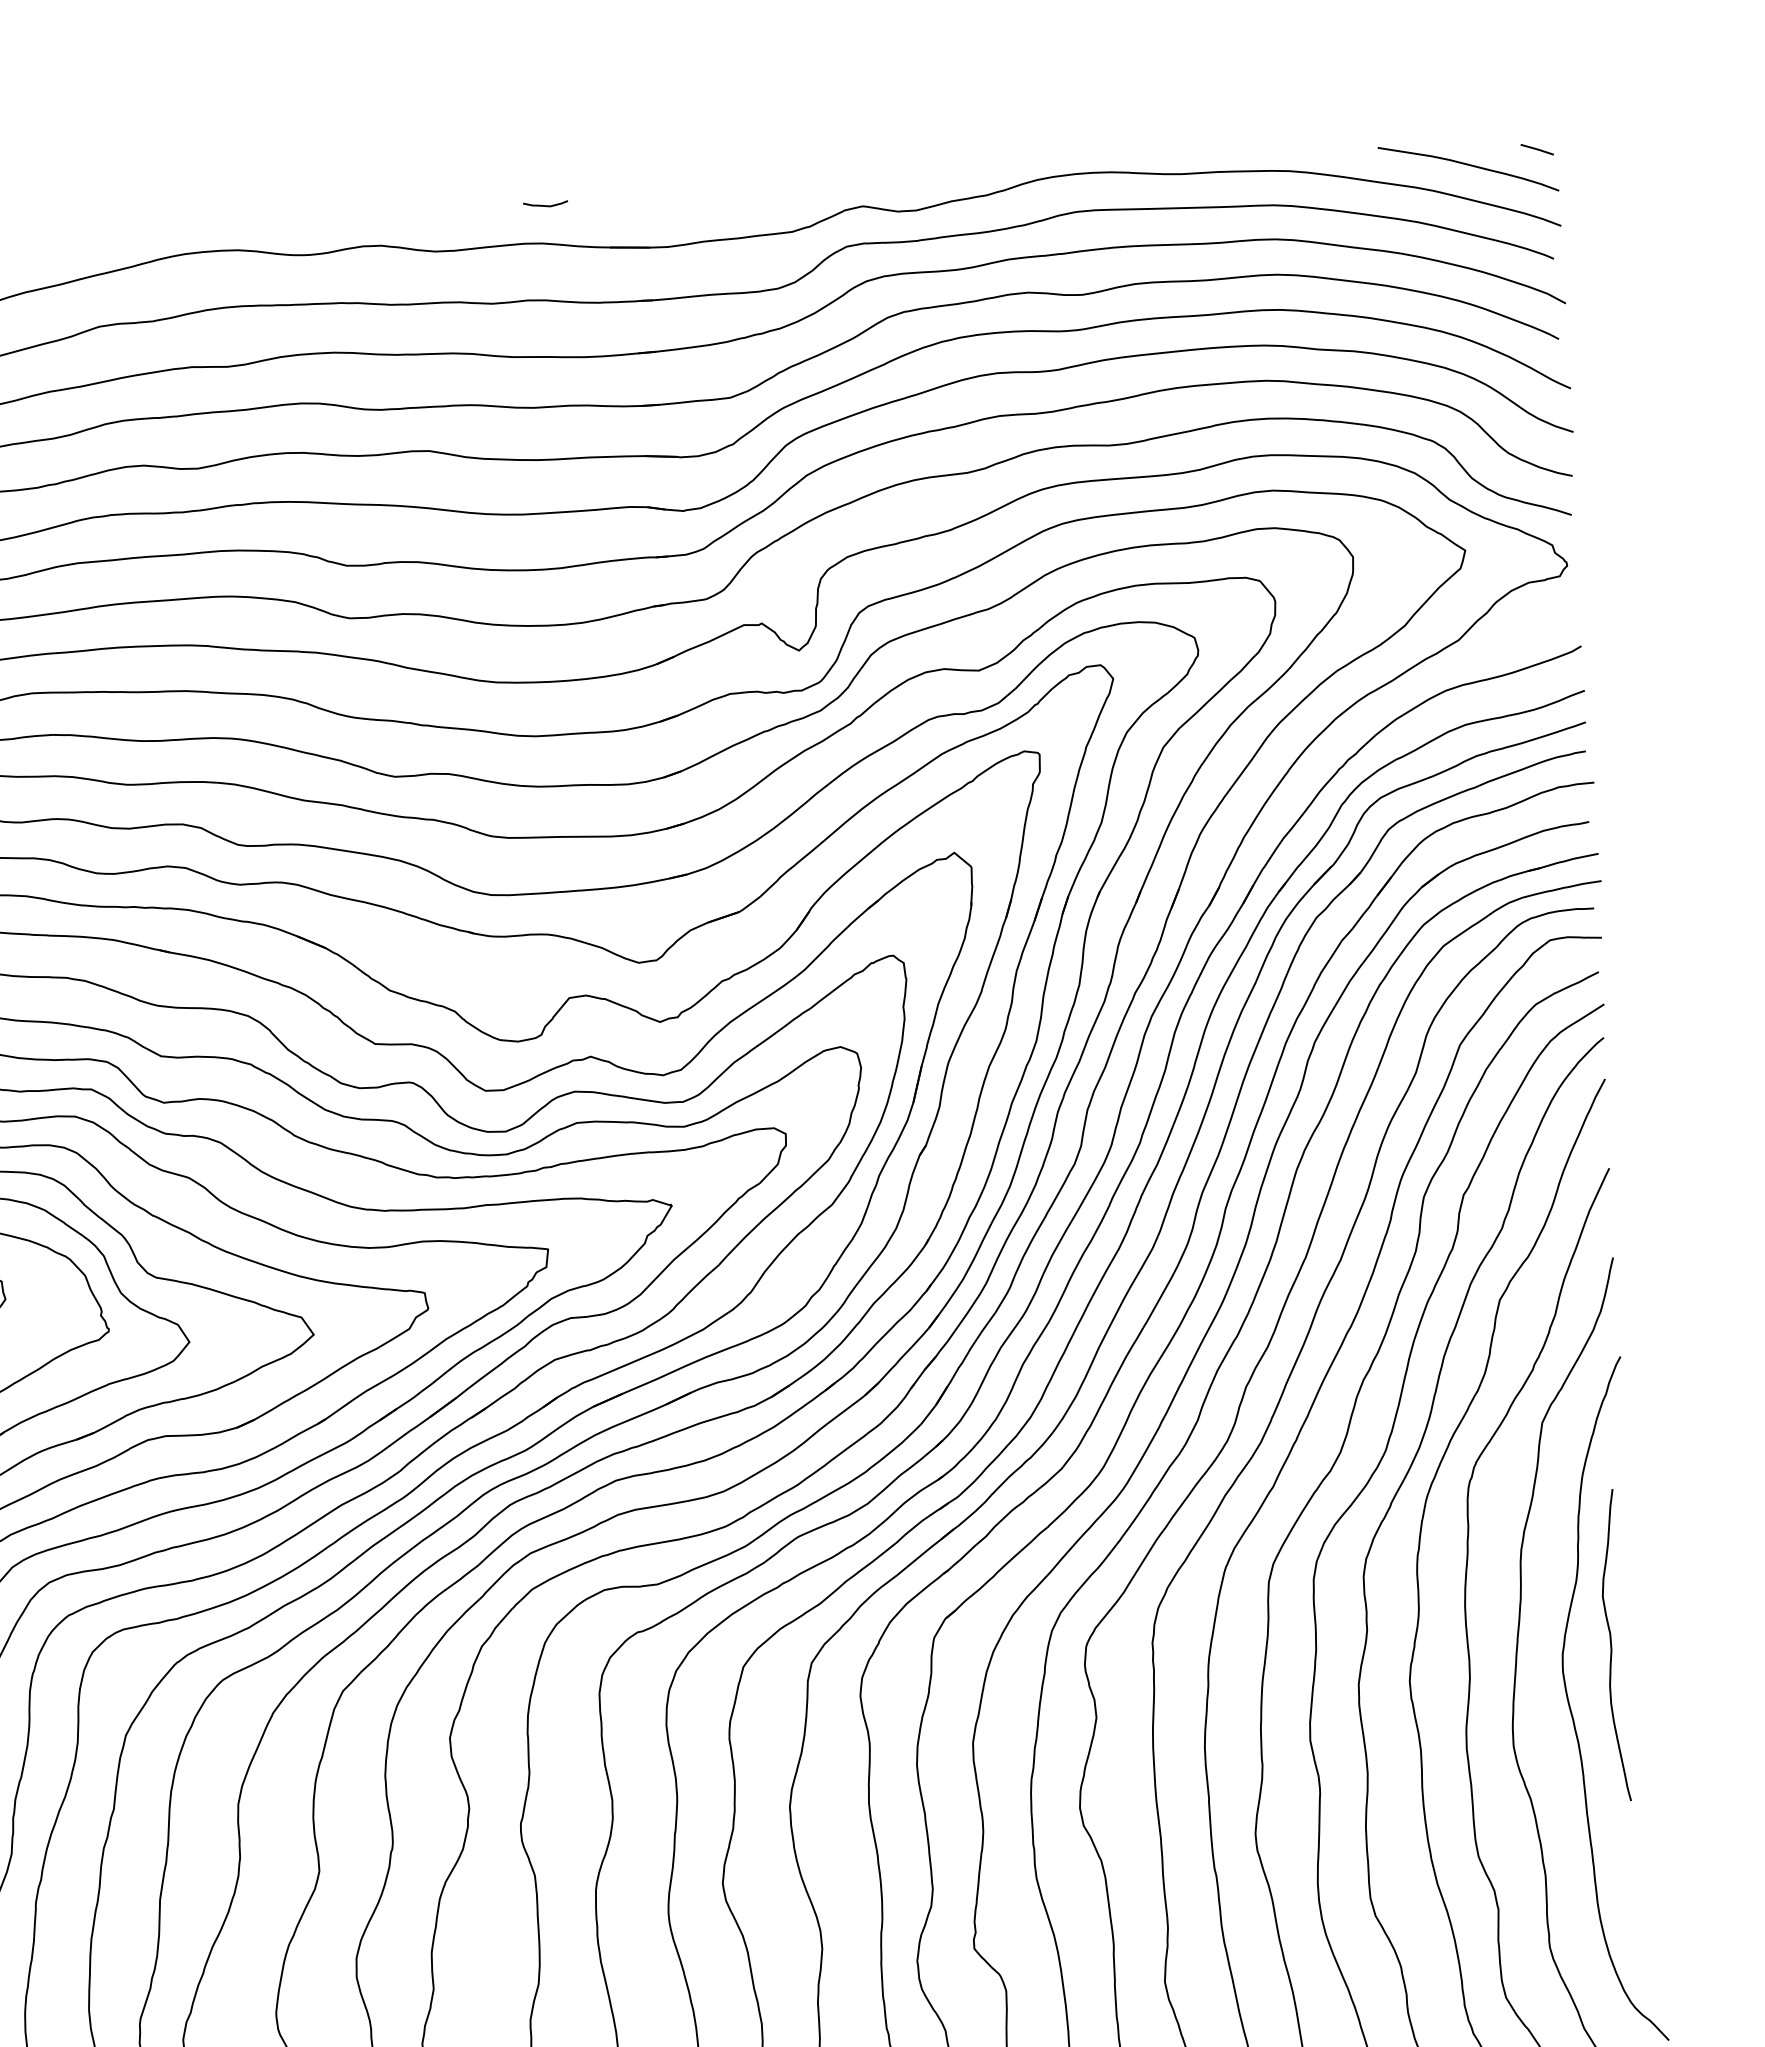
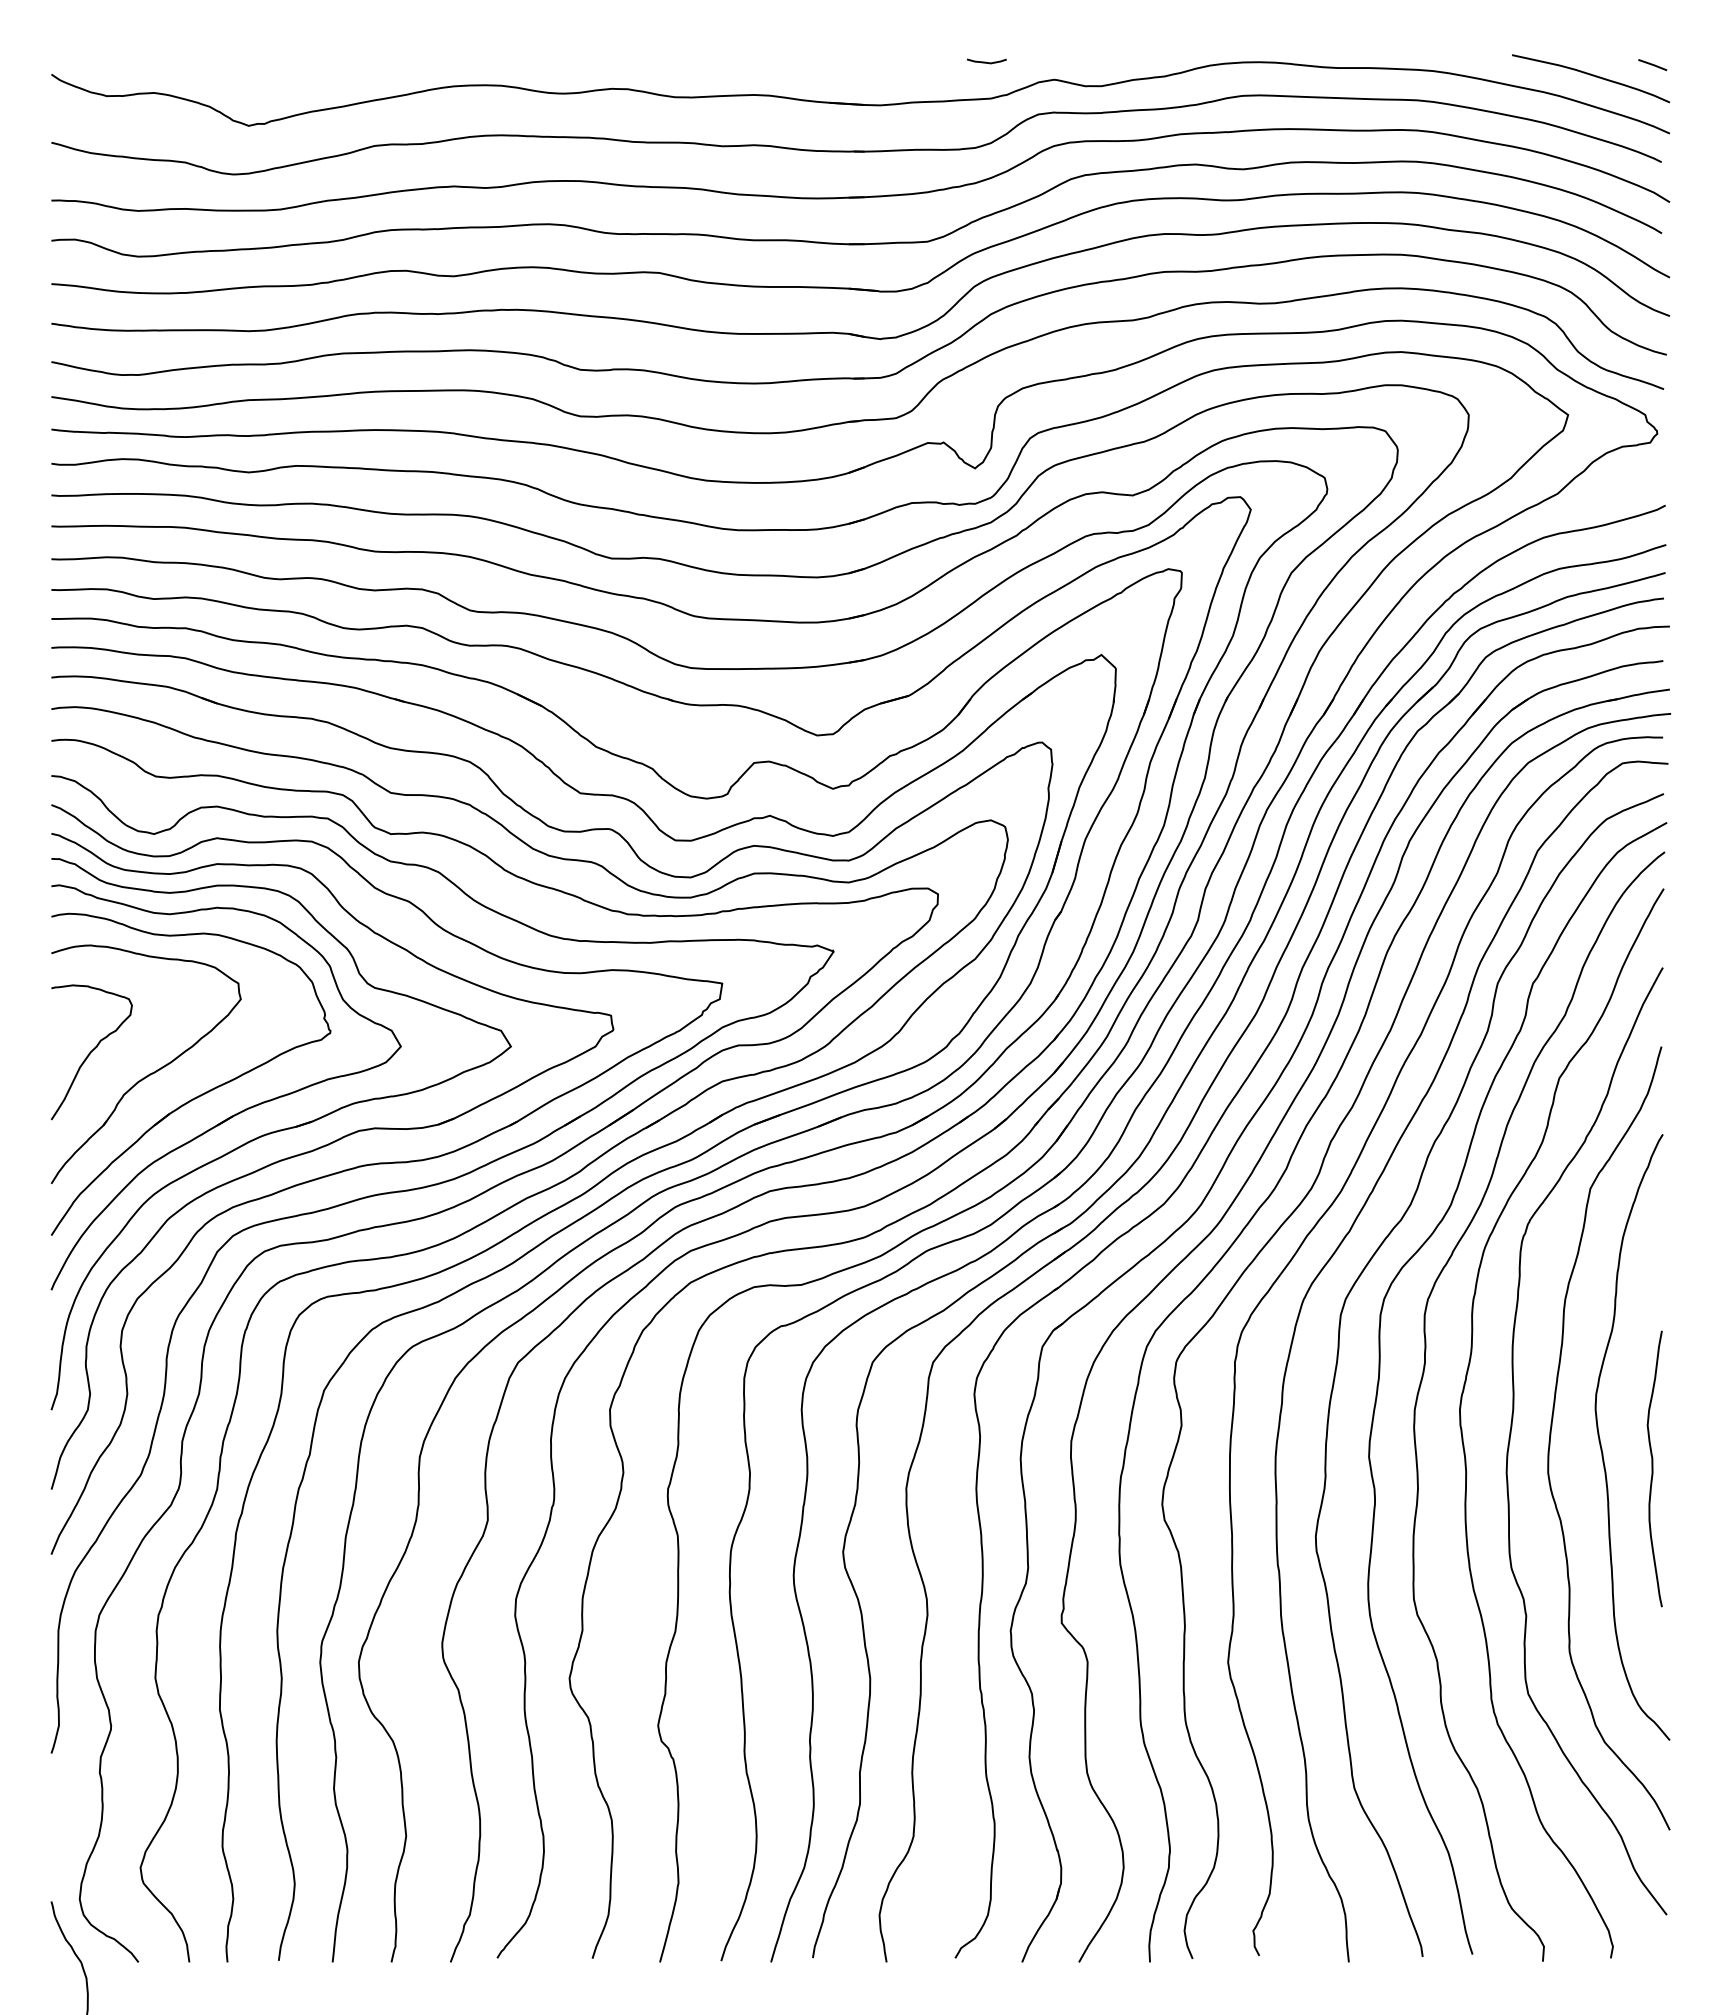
curve: (544, 204) -> (985, 61), moved
curve: (1612, 1645) -> (1653, 1468), moved

